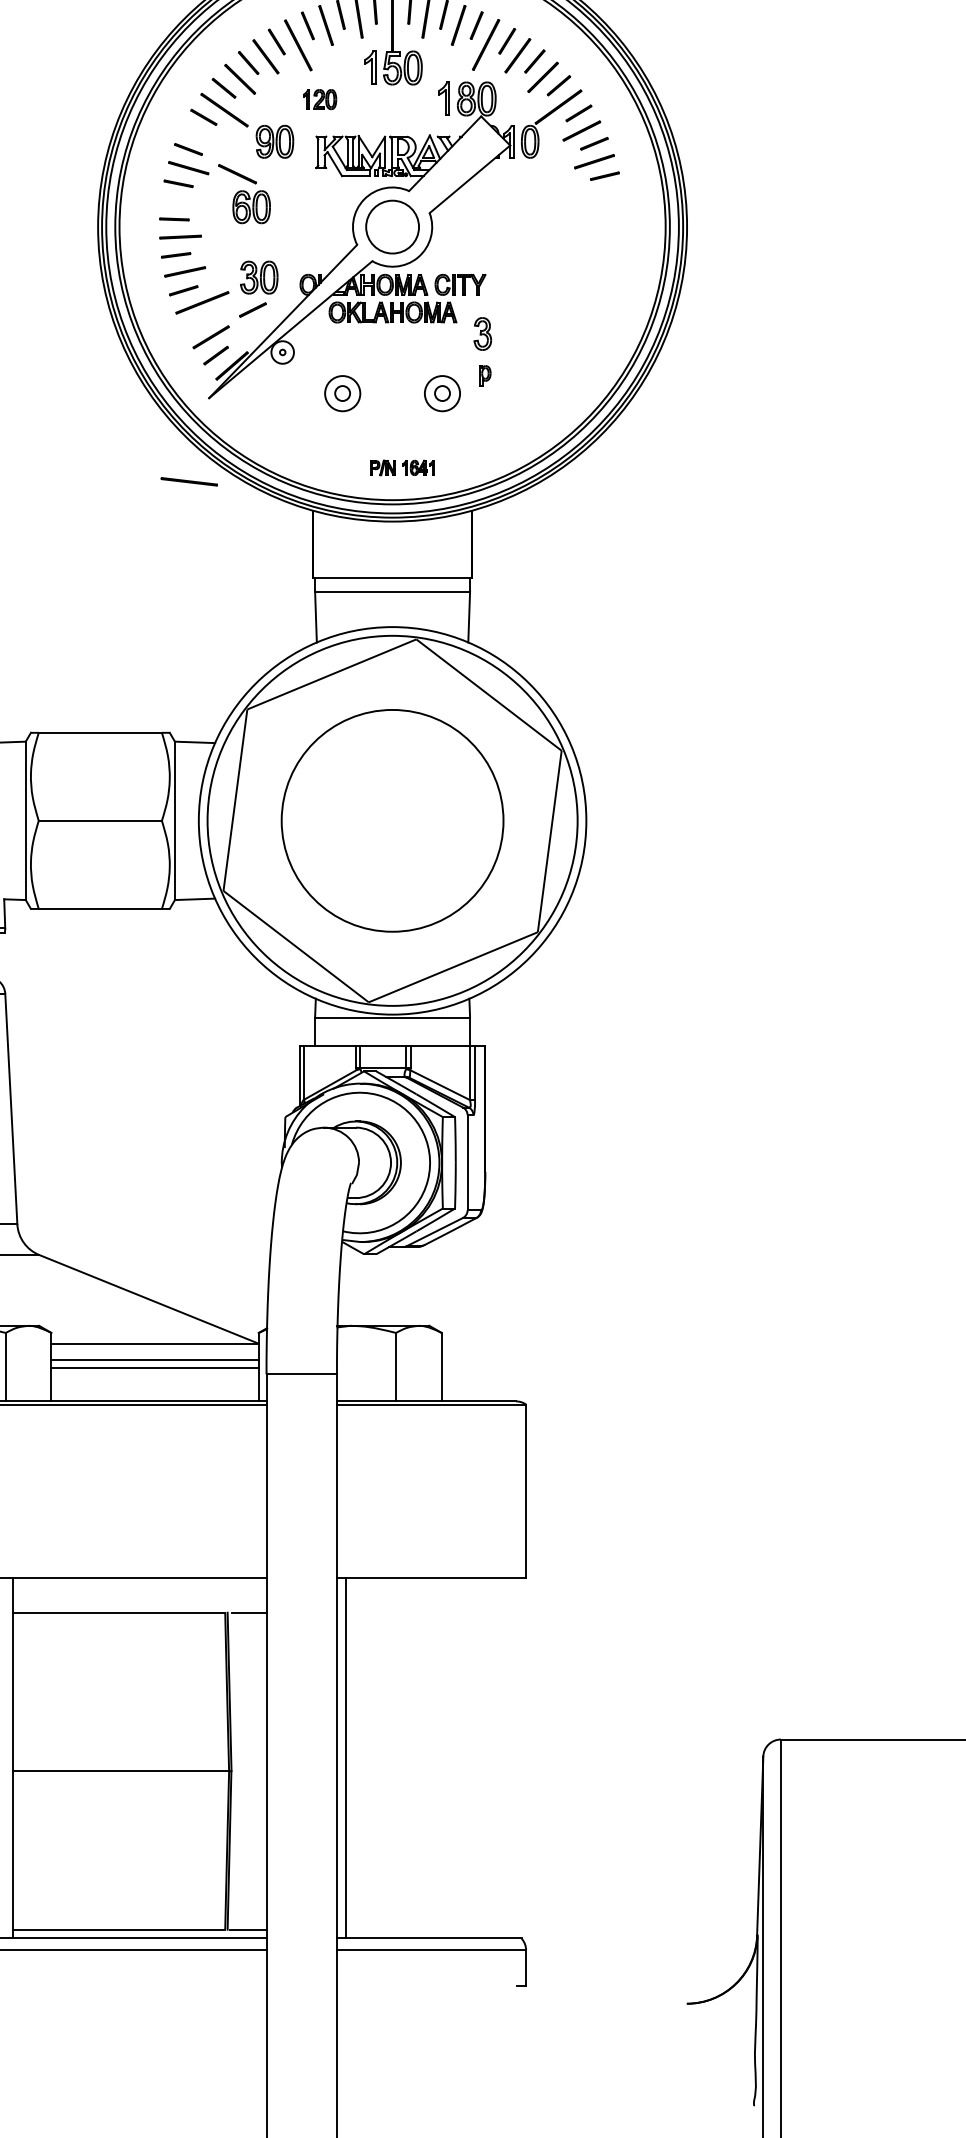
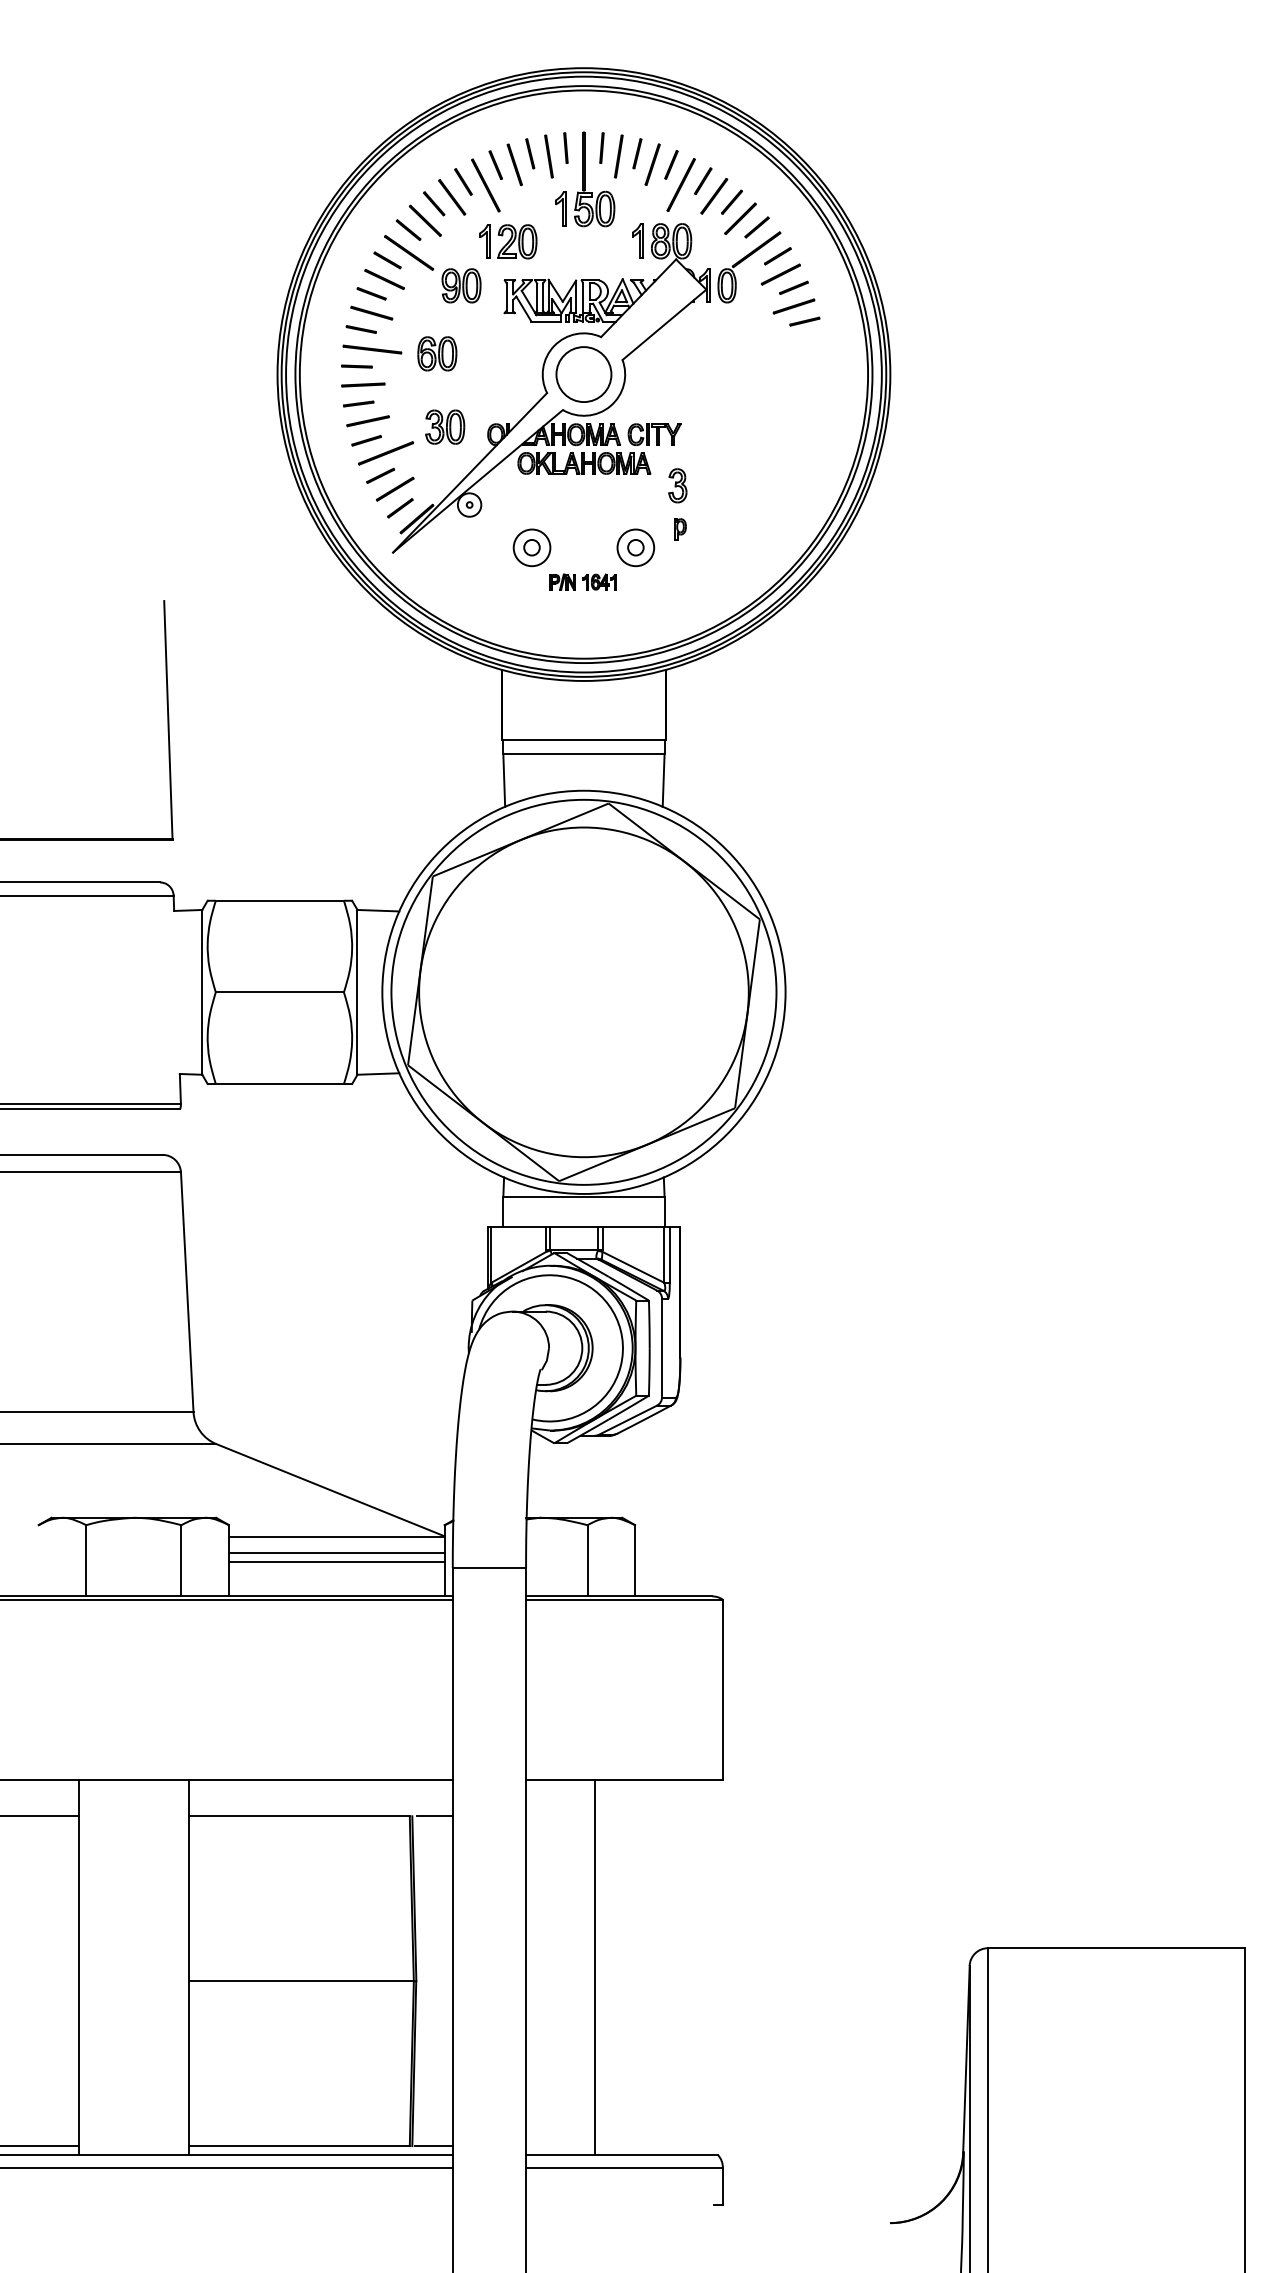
part: (320, 99) -> (508, 241), size x1.67
line: (237, 174) -> (384, 279), moved
line: (252, 309) -> (380, 475), moved
part: (401, 467) -> (582, 581), moved
line: (189, 481) -> (372, 349), moved
circle: (392, 820) -> (583, 992), size x1.43
line: (346, 1758) -> (594, 1967), moved

